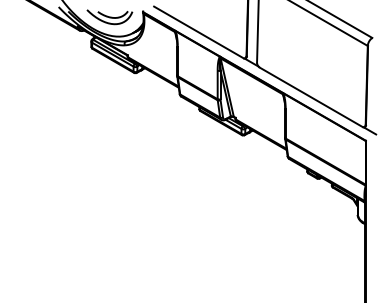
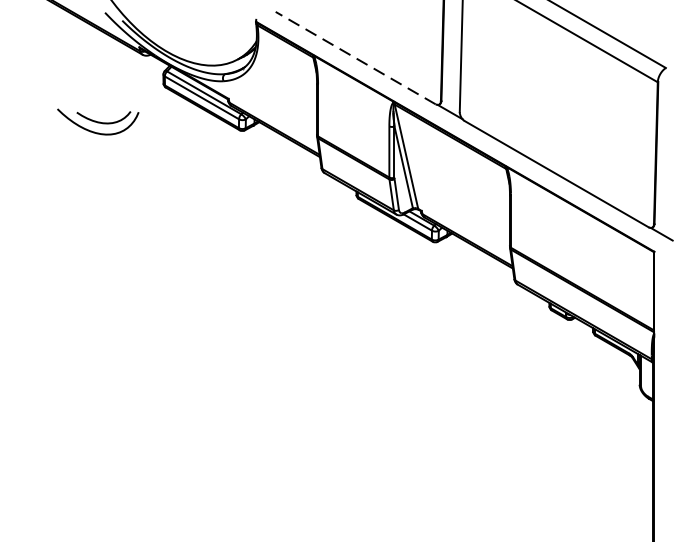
part: (109, 17) -> (97, 122), moved
line: (198, 32) -> (355, 58), solid -> dashed

